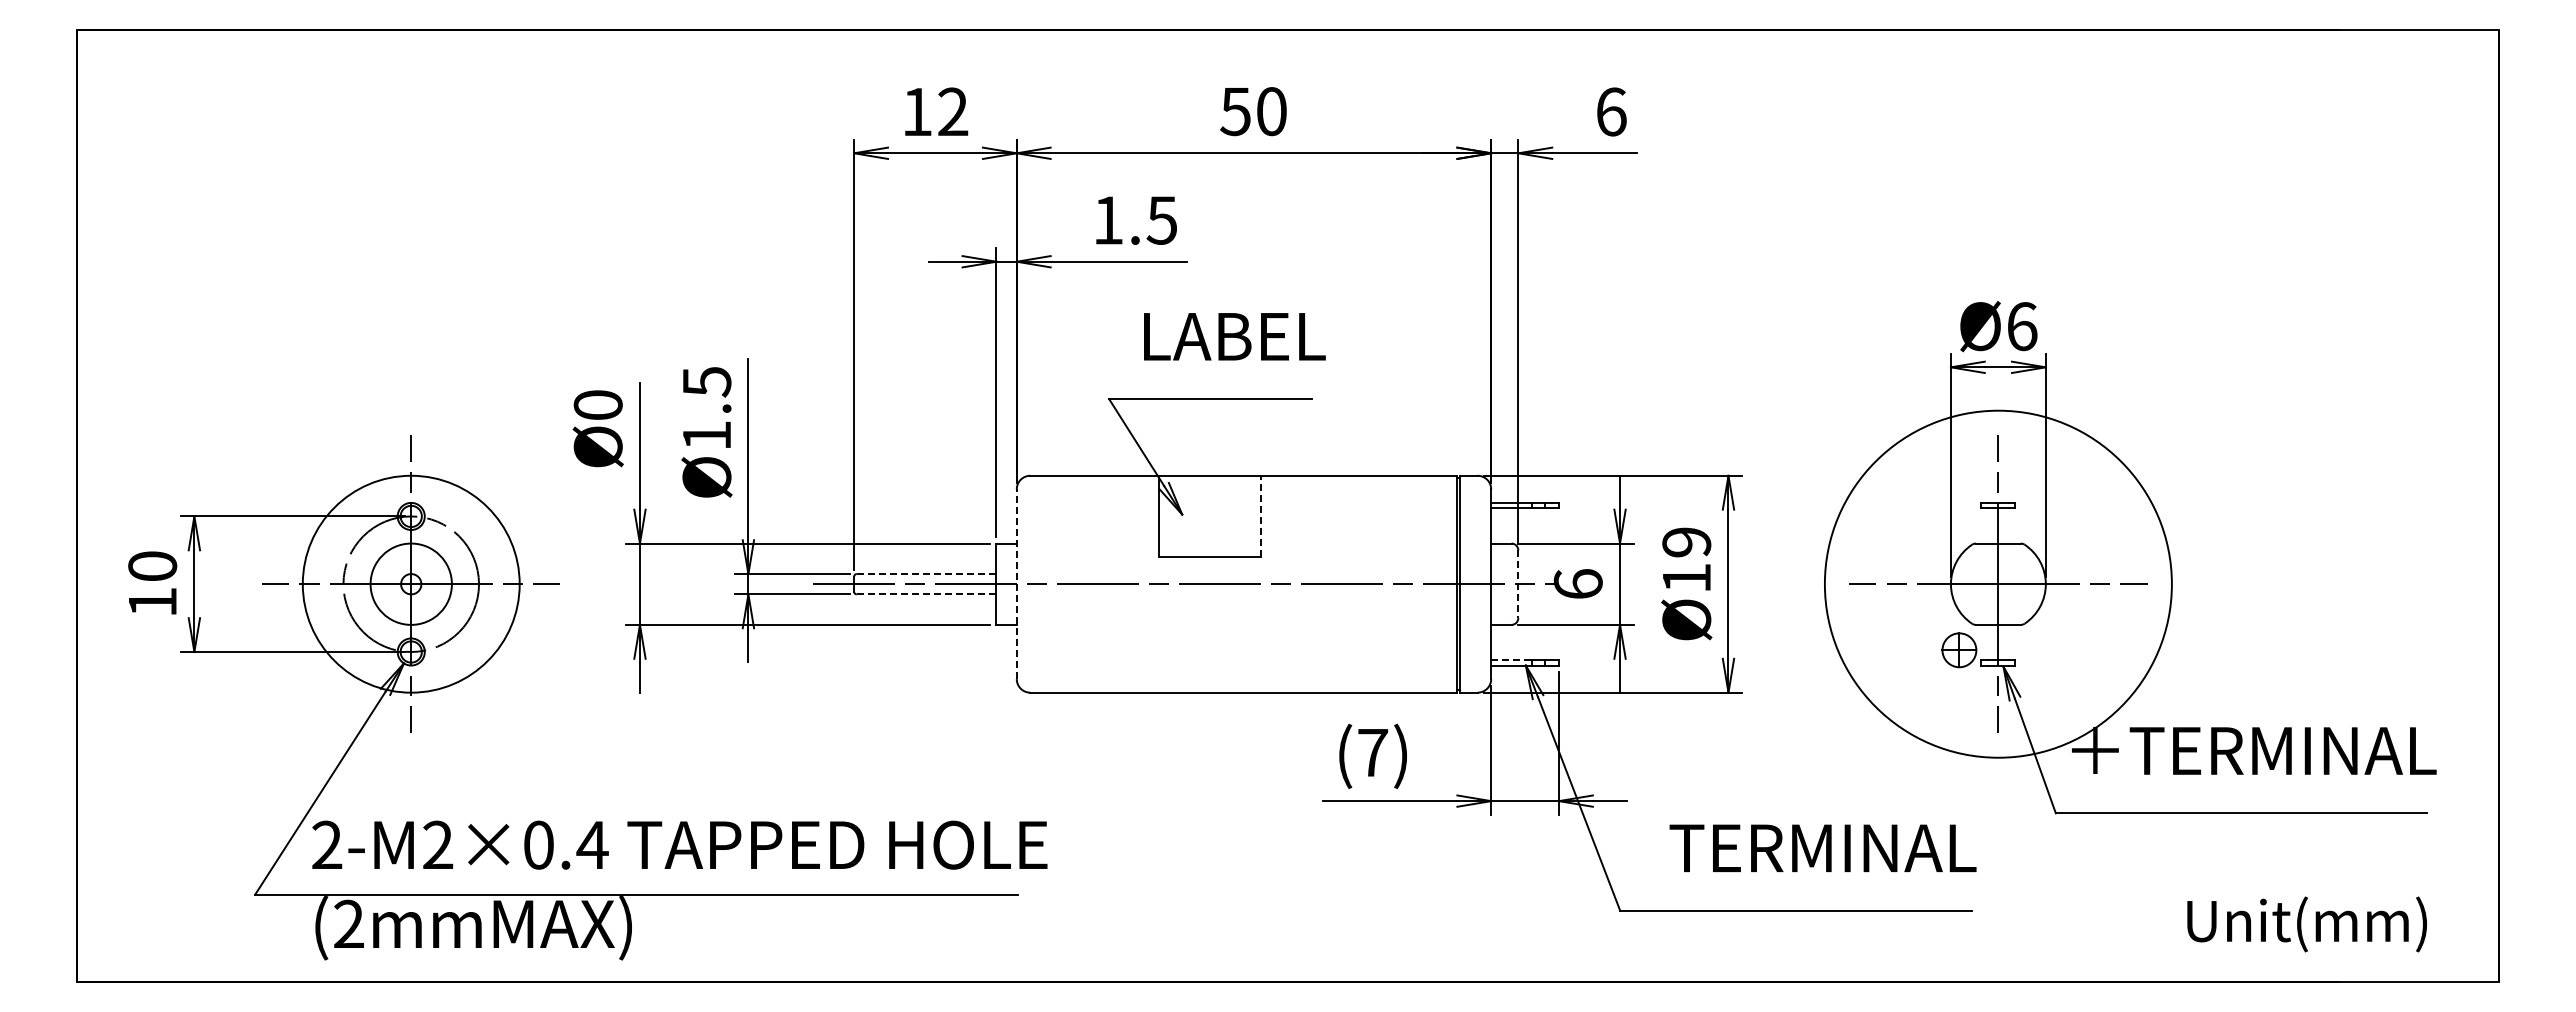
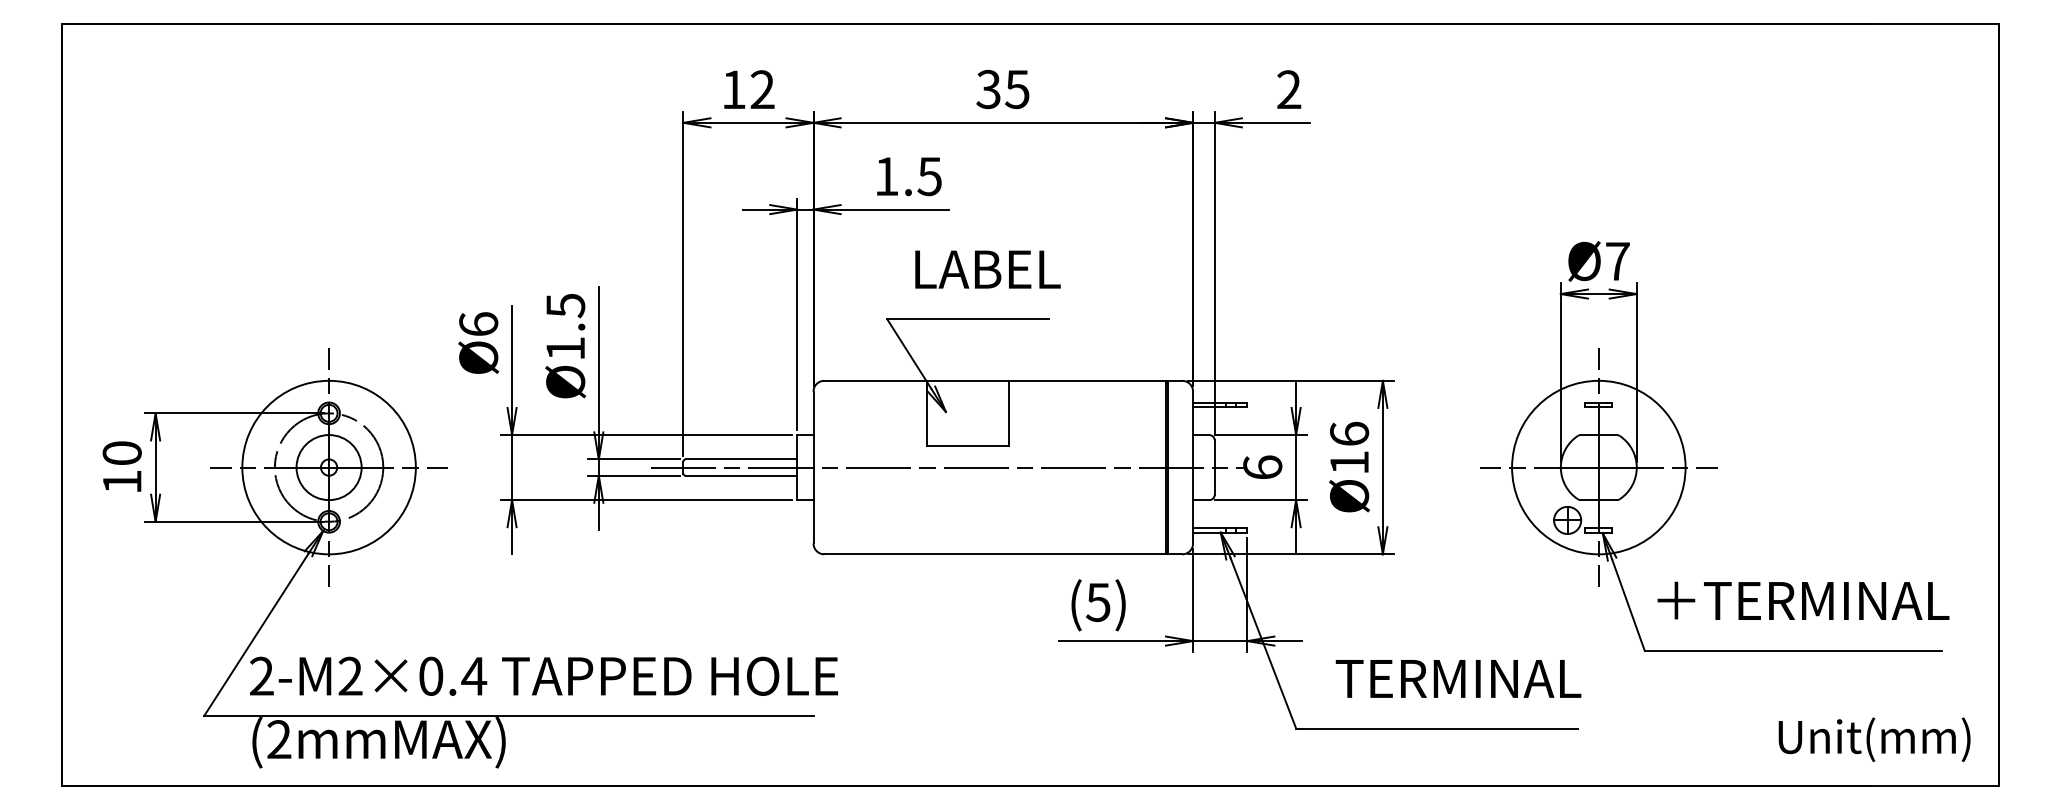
text: (1253, 111) -> (1002, 89), 50 -> 35
text: (1611, 111) -> (1289, 89), 6 -> 2
text: (2022, 326) -> (1618, 261), Ø6 -> Ø7
text: (597, 404) -> (478, 323), Ø0 -> Ø6
line: (1260, 516) -> (1008, 413), dashed -> solid
text: (1686, 542) -> (1349, 434), Ø19 -> Ø16
line: (926, 574) -> (741, 459), dashed -> solid
circle: (1997, 583) -> (1598, 467), size x0.62
line: (1016, 584) -> (813, 467), dashed -> solid
line: (1518, 584) -> (1214, 467), dashed -> solid
line: (926, 594) -> (741, 475), dashed -> solid
line: (1512, 660) -> (1210, 528), dashed -> solid
text: (1372, 753) -> (1098, 603), (7) -> (5)
text: (2306, 924) -> (1874, 739), moved

